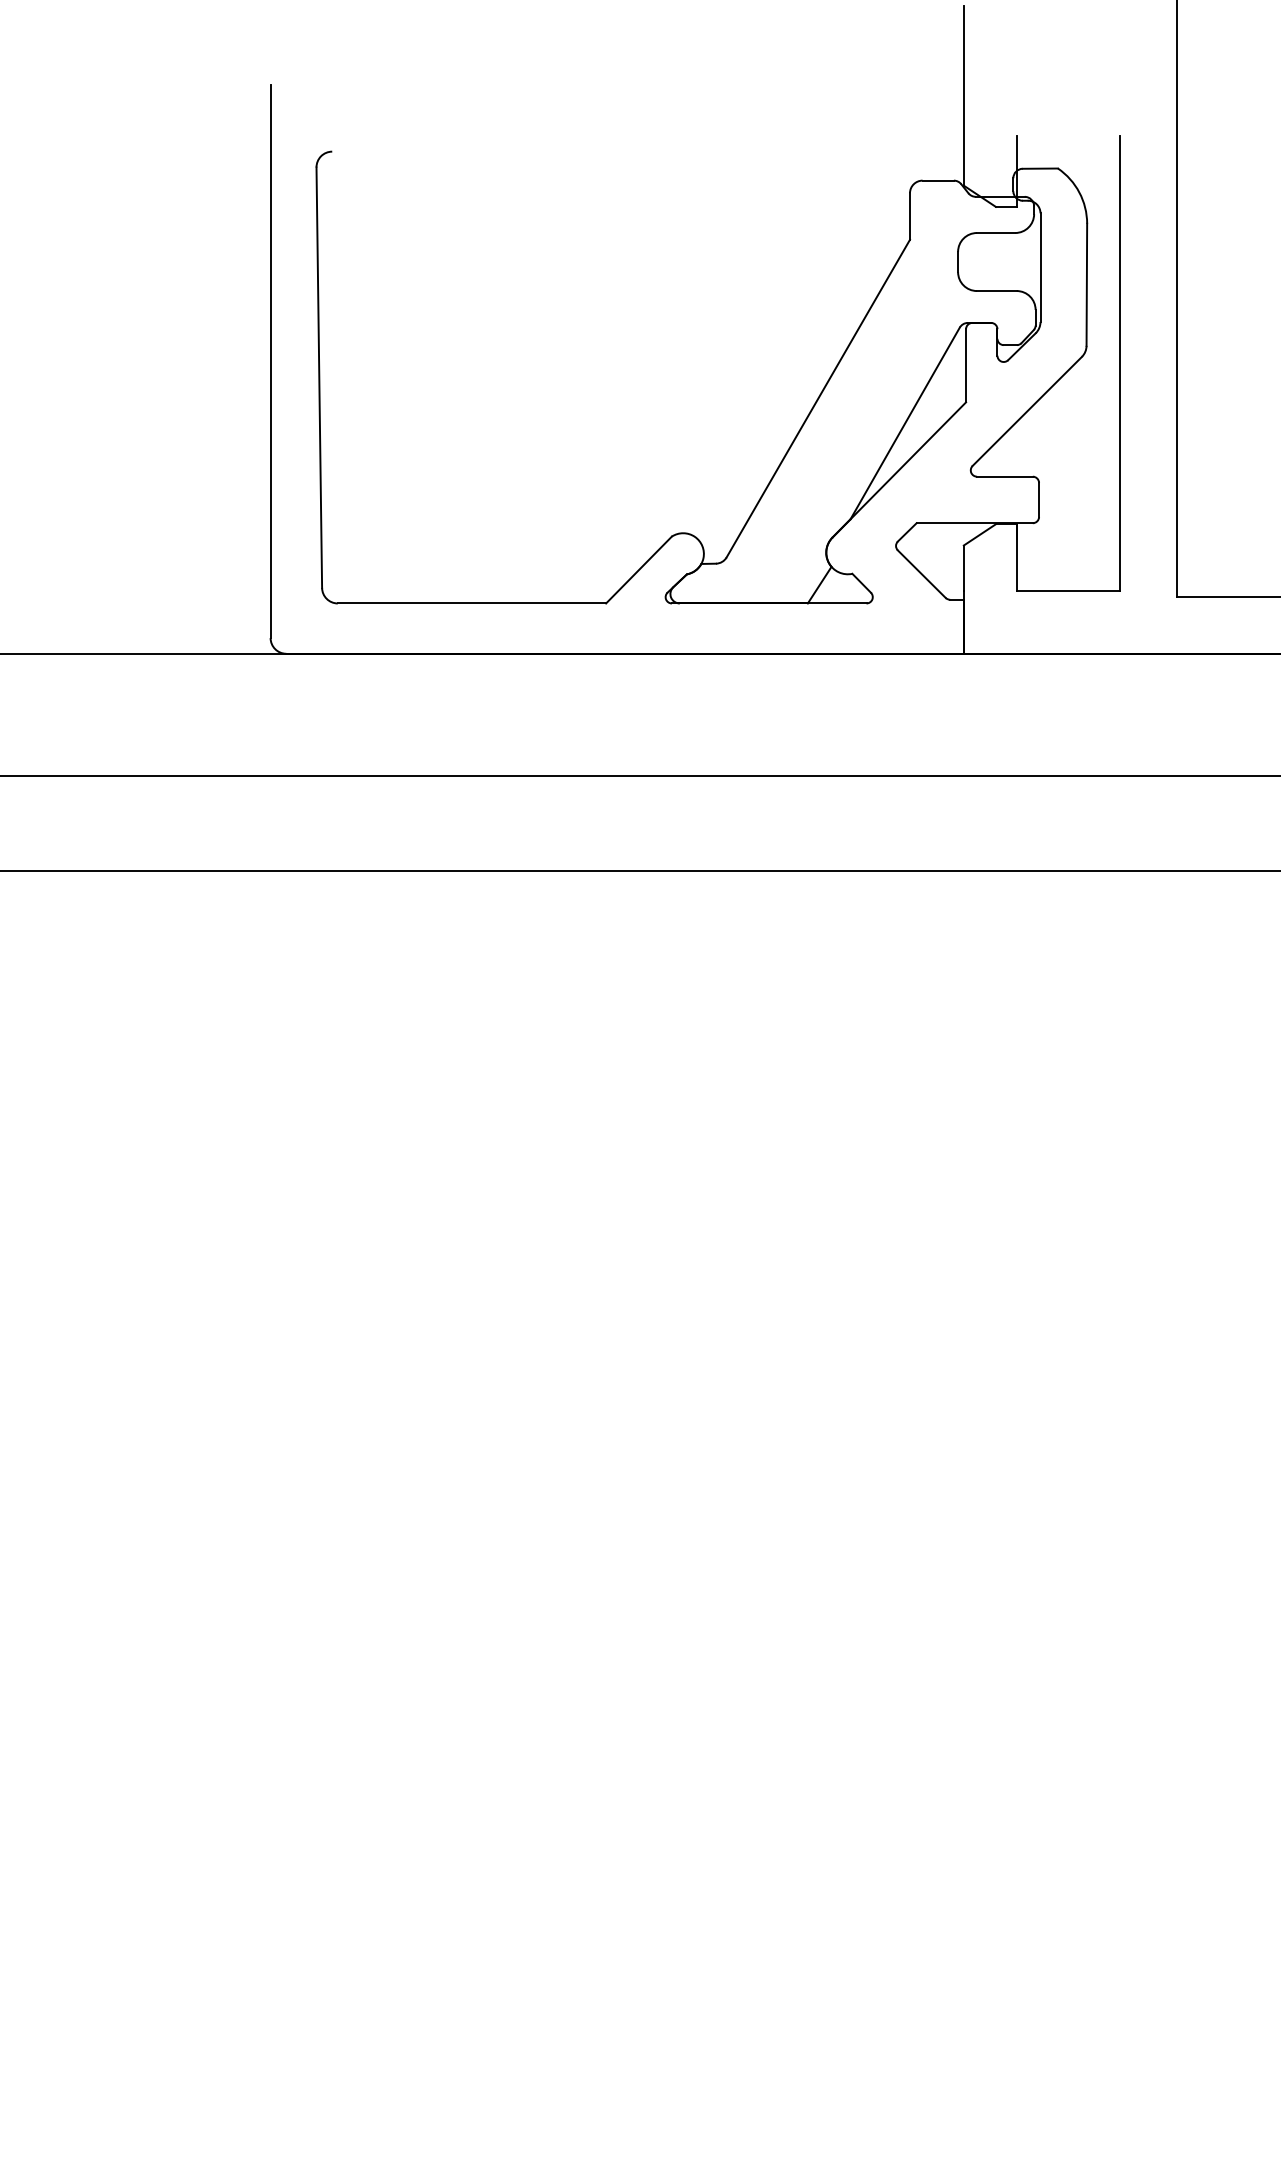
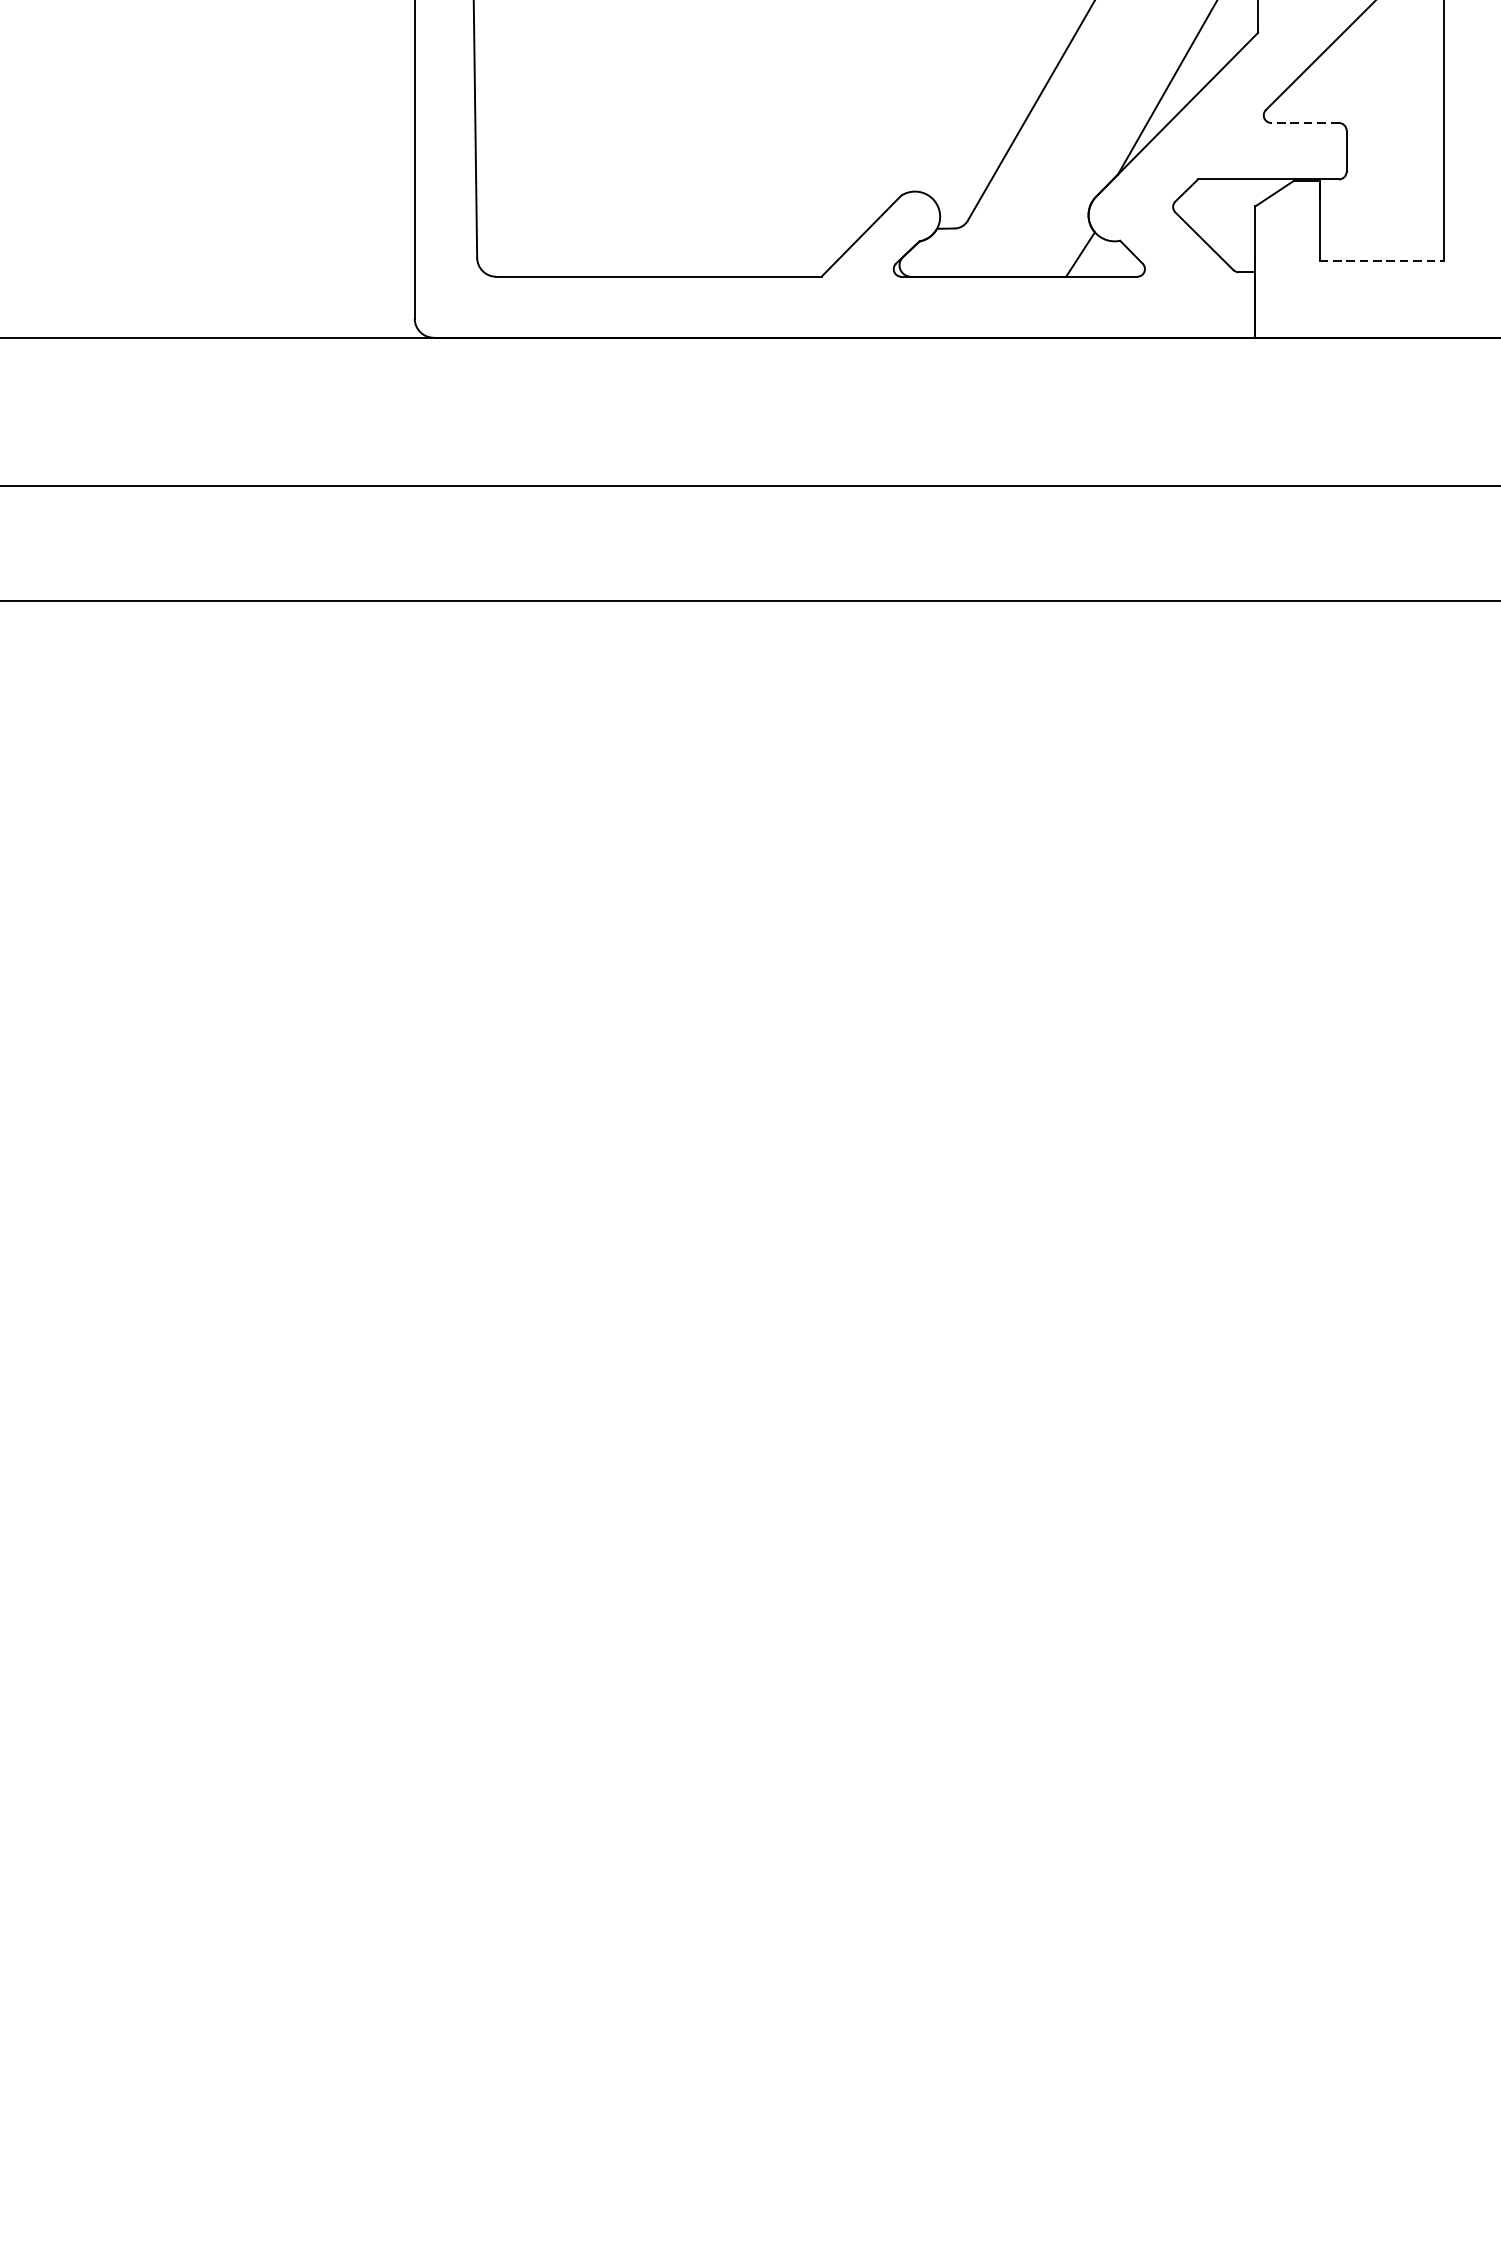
line: (1004, 476) -> (1304, 122), solid -> dashed
line: (1068, 590) -> (1382, 261), solid -> dashed

